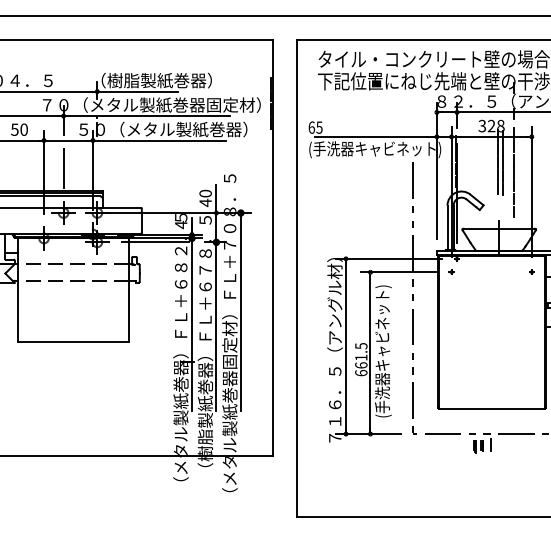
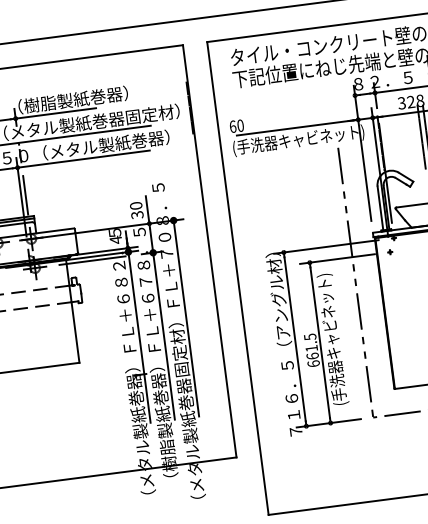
text: (319, 127) -> (240, 125), 65 -> 60
line: (97, 168) -> (25, 194), added
text: (205, 202) -> (137, 214), 40 -> 30

